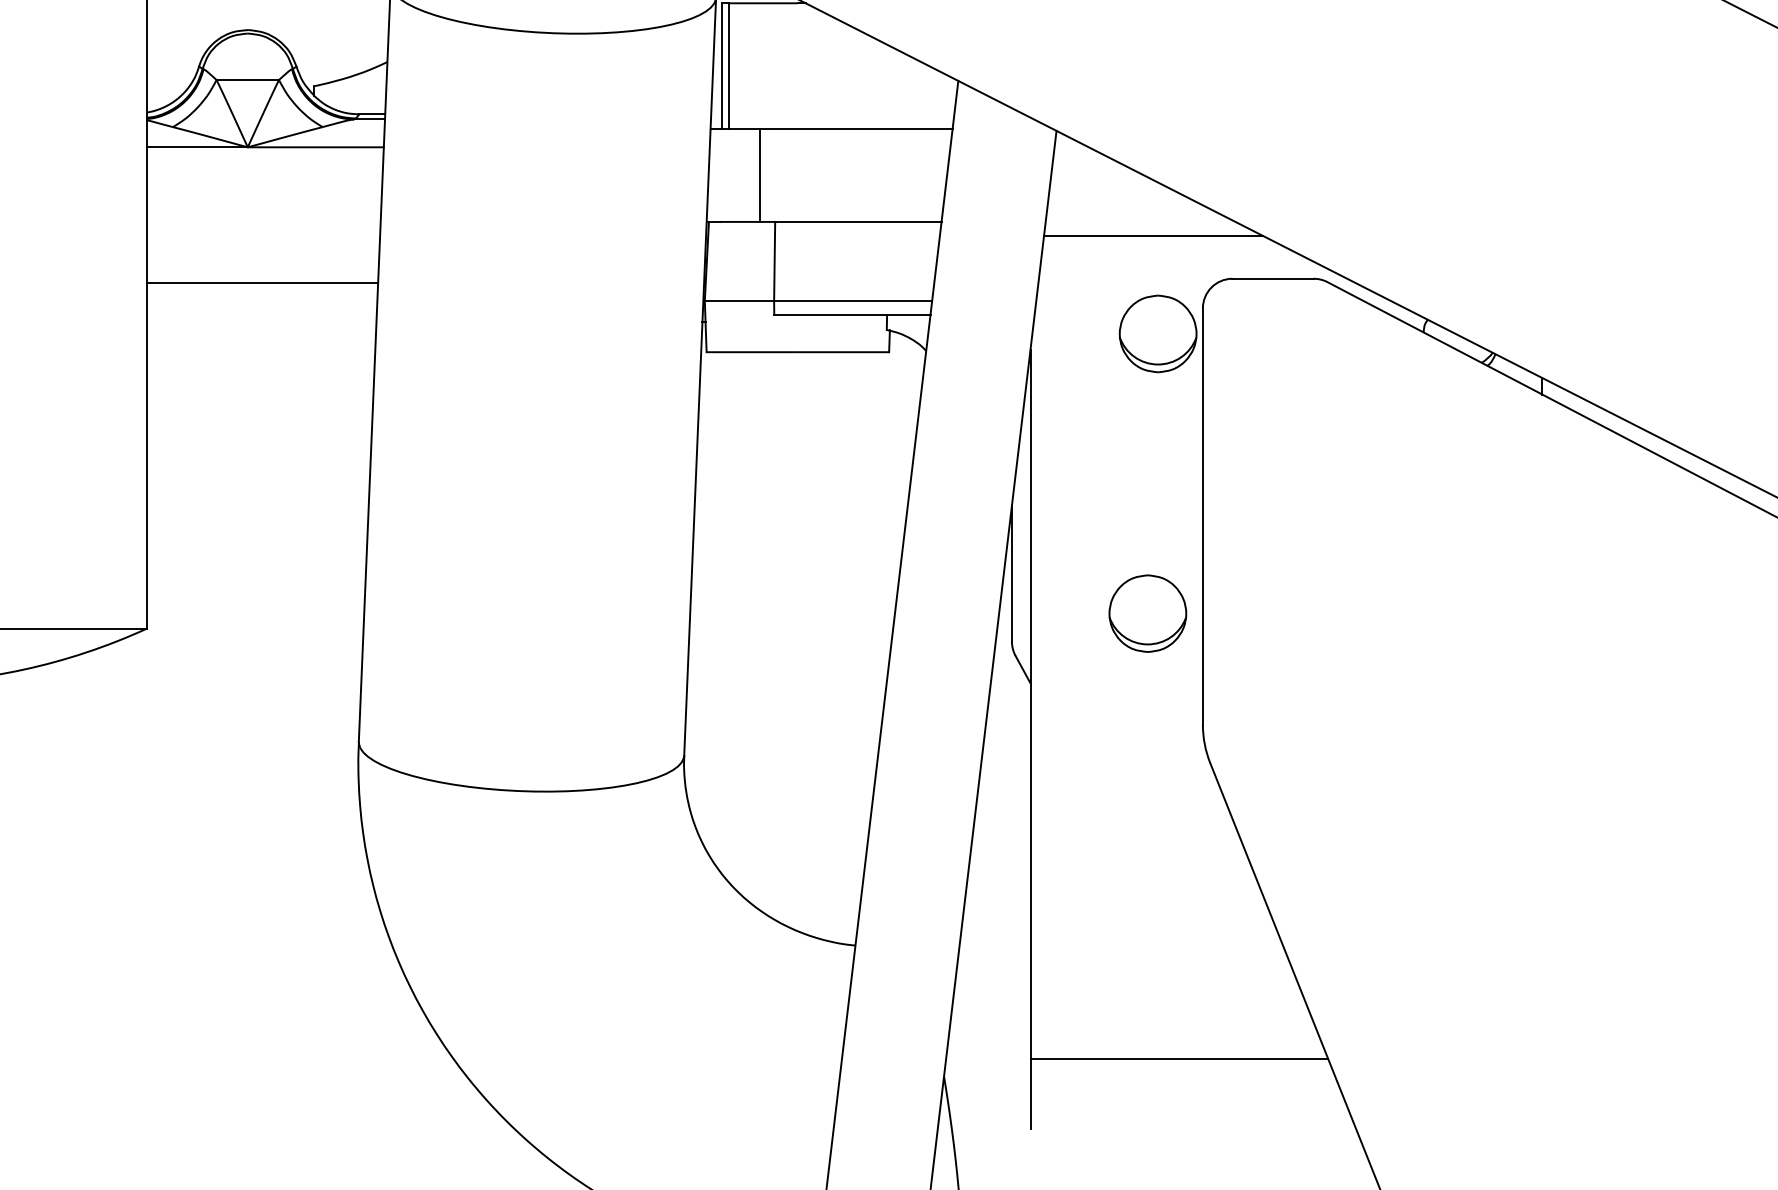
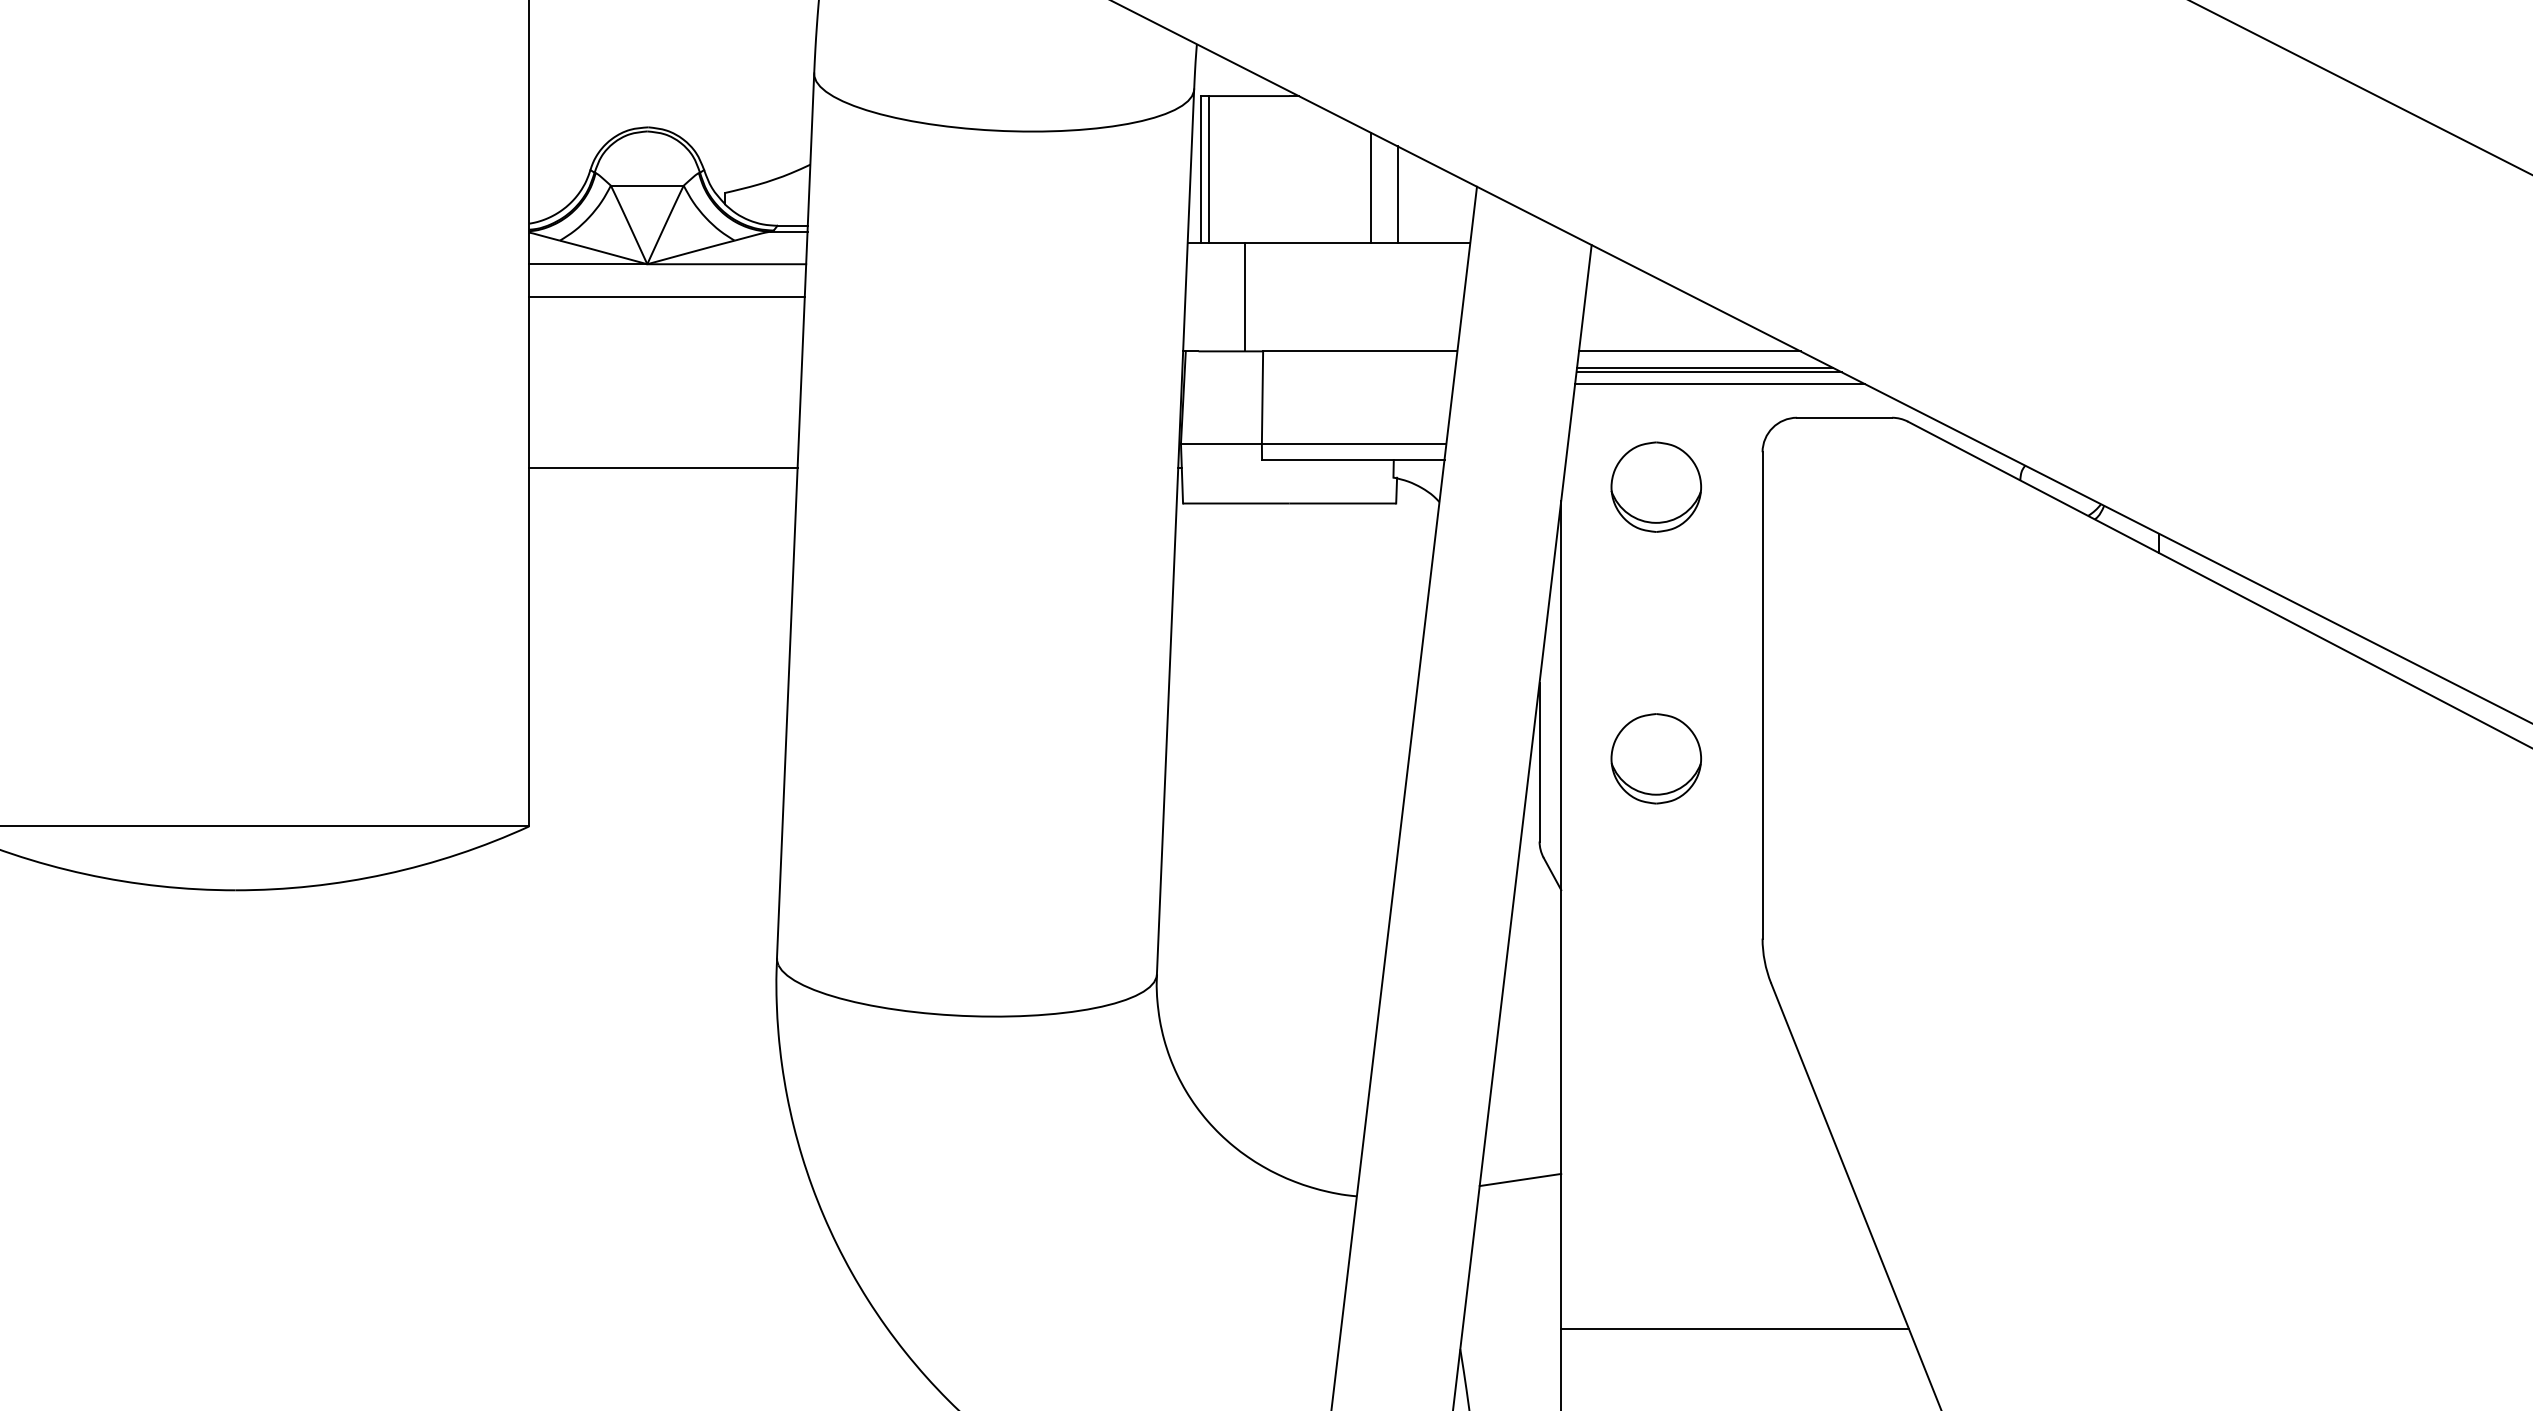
line: (867, 81) -> (1370, 187), added
line: (890, 87) -> (1397, 194), added
line: (264, 175) -> (666, 297), added
line: (1140, 222) -> (1689, 351), added
line: (1156, 240) -> (1708, 372), added
line: (1166, 249) -> (1719, 383), added
line: (261, 282) -> (663, 468), moved
part: (1157, 333) -> (1655, 486), moved
part: (1147, 613) -> (1655, 758), moved
line: (995, 931) -> (1520, 1179), added

